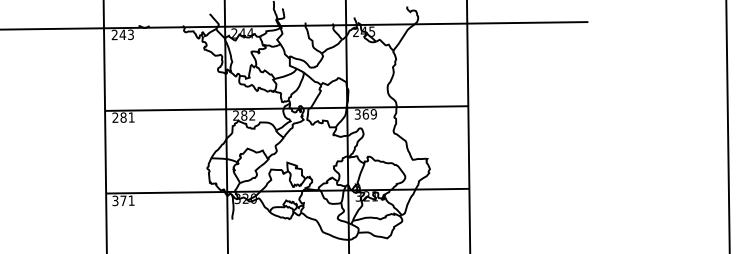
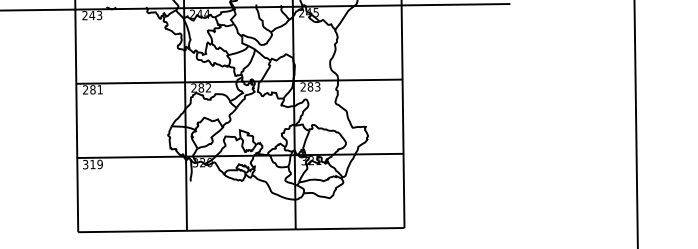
text: (365, 113) -> (310, 86), 369 -> 283
text: (127, 200) -> (96, 164), 371 -> 319

